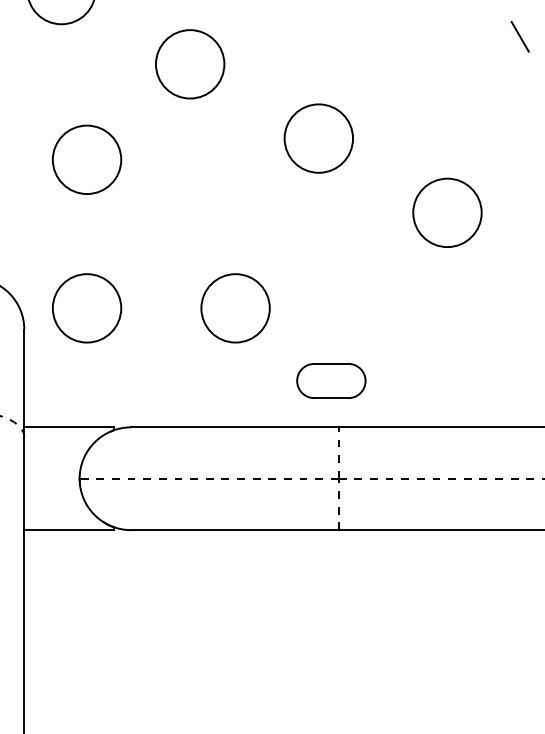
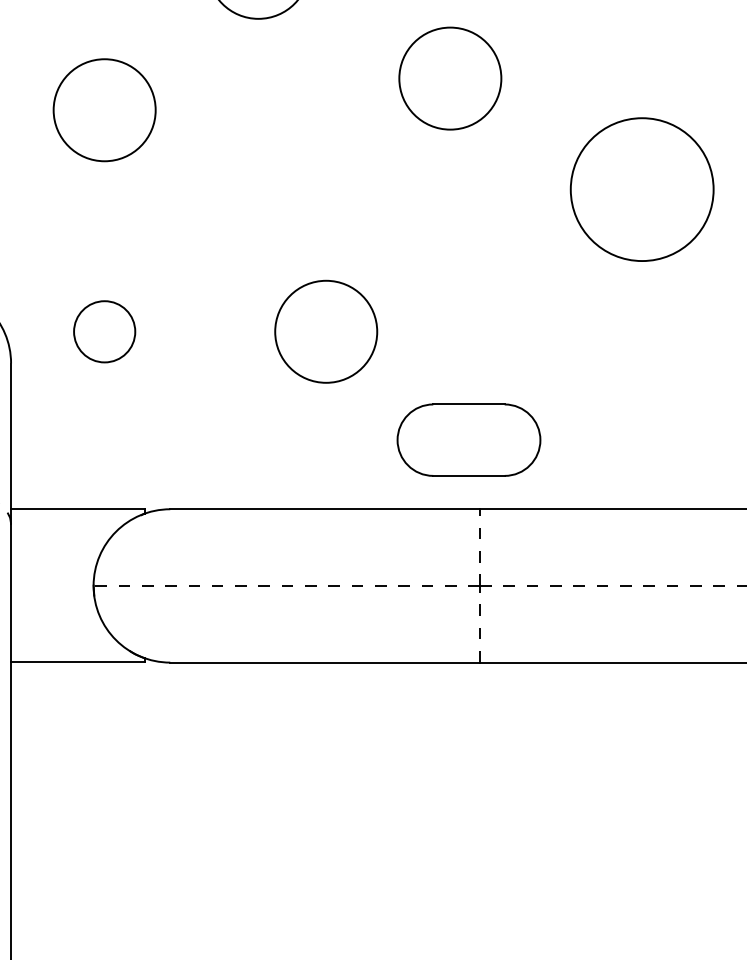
circle: (447, 212) -> (642, 188), size x1.4
circle: (86, 308) -> (103, 332), size x0.6
part: (331, 380) -> (469, 439), size x1.4

